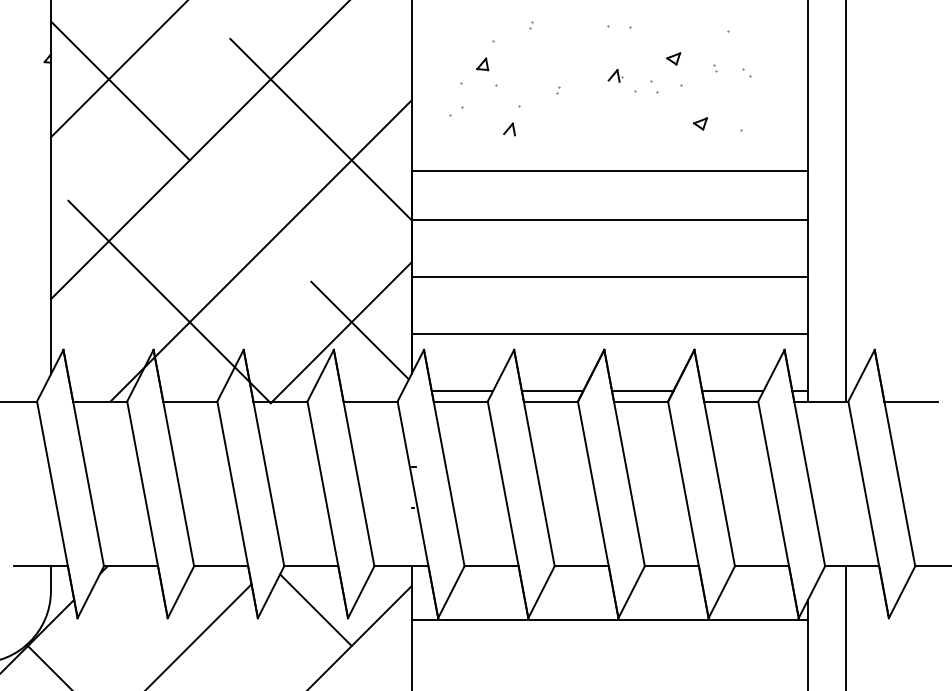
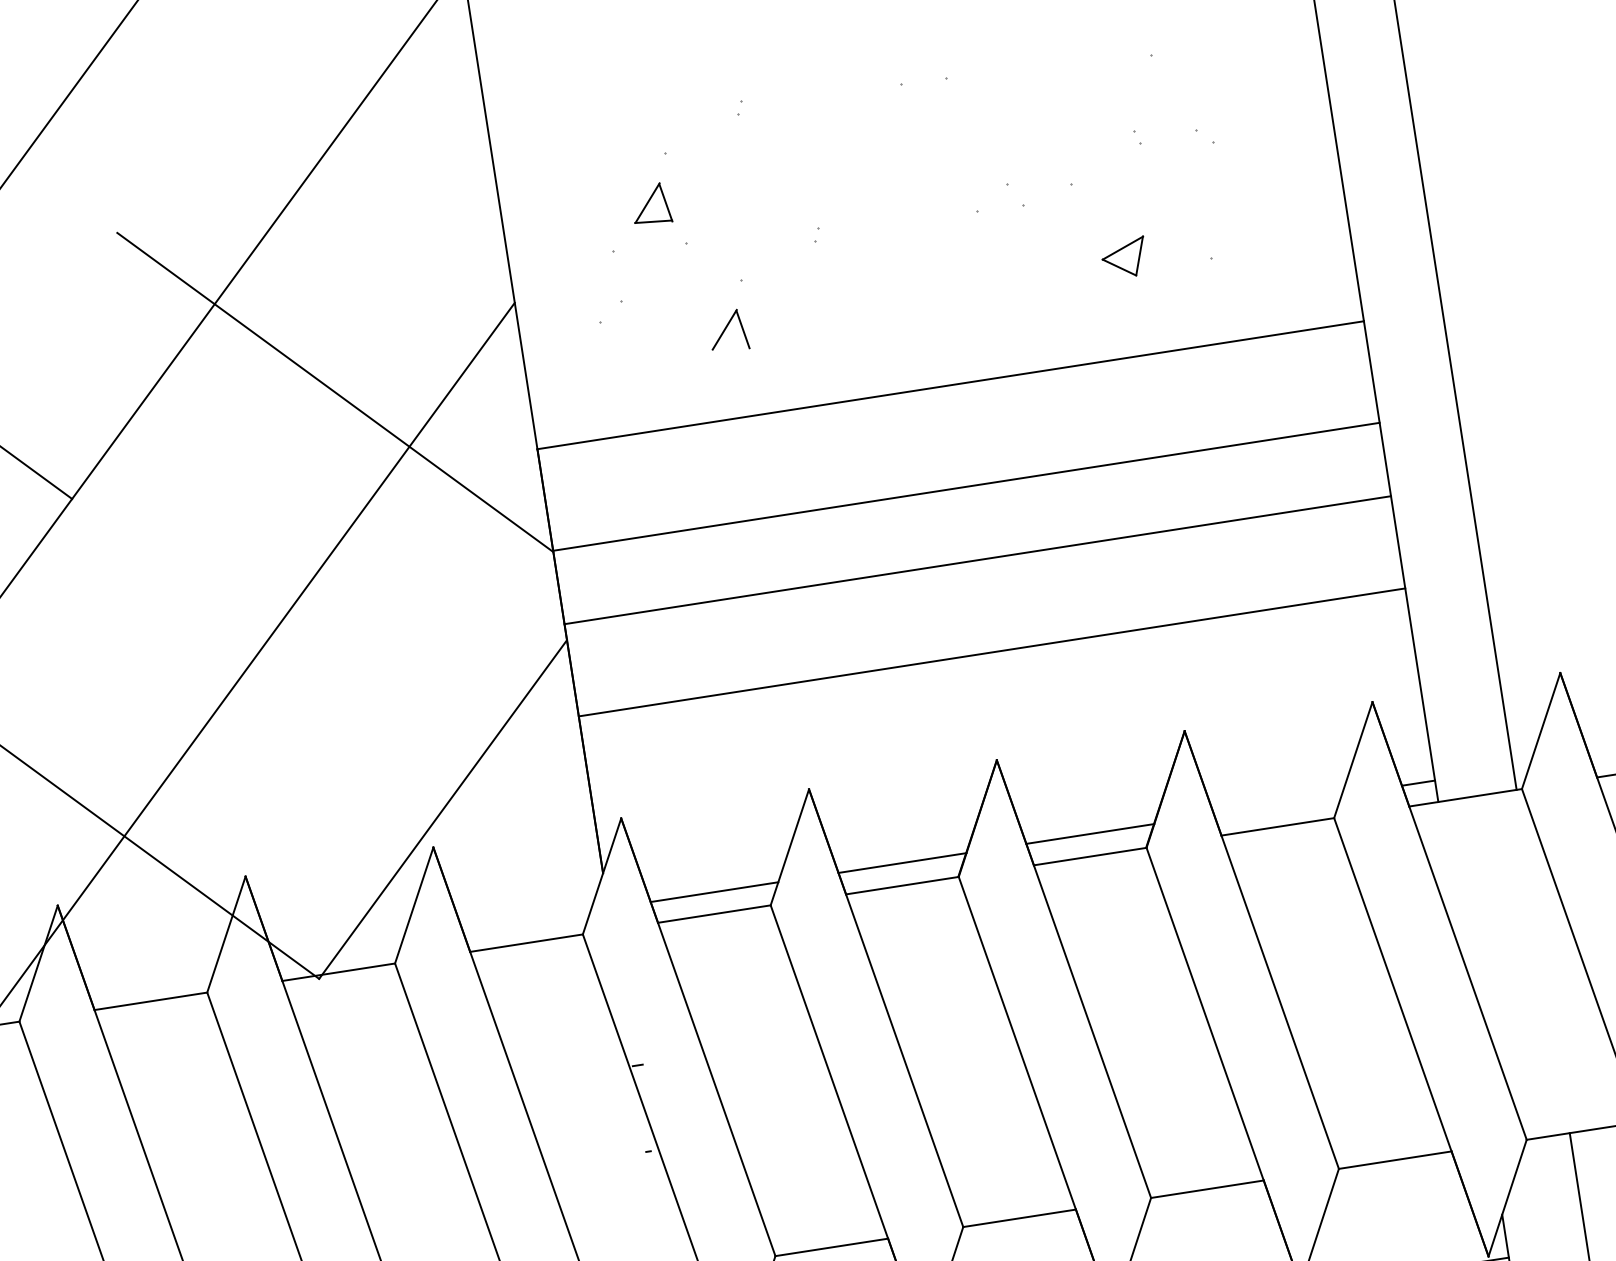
part: (673, 58) -> (1047, 130), removed
part: (482, 64) -> (651, 204), size x1.6
part: (615, 75) -> (931, 184), removed
part: (700, 123) -> (1124, 257), size x1.6
part: (509, 129) -> (728, 331), size x1.6
line: (609, 276) -> (976, 559), moved
line: (359, 330) -> (480, 798), removed
line: (609, 334) -> (991, 653), moved
line: (732, 391) -> (1277, 805), removed

